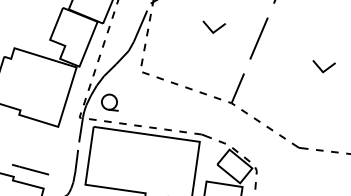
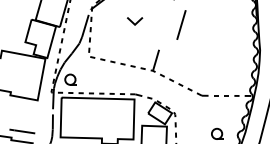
line: (259, 37) -> (181, 24), moved
part: (323, 67) -> (212, 39), removed

